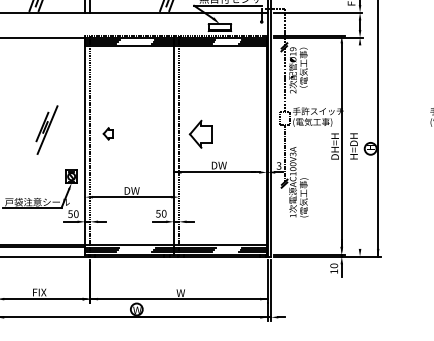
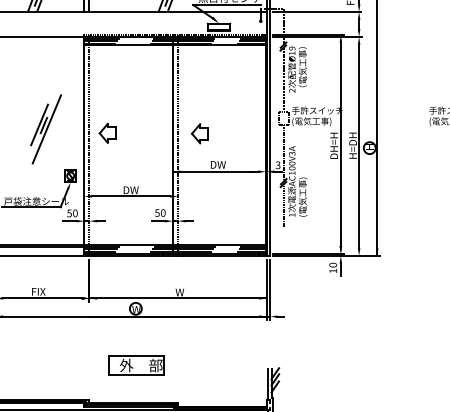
part: (46, 130) -> (45, 129), size x1.43
part: (108, 133) -> (107, 132), size x1.67
part: (200, 134) -> (199, 133), size x0.71
line: (360, 147) -> (359, 146), added
line: (284, 206) -> (283, 205), added

